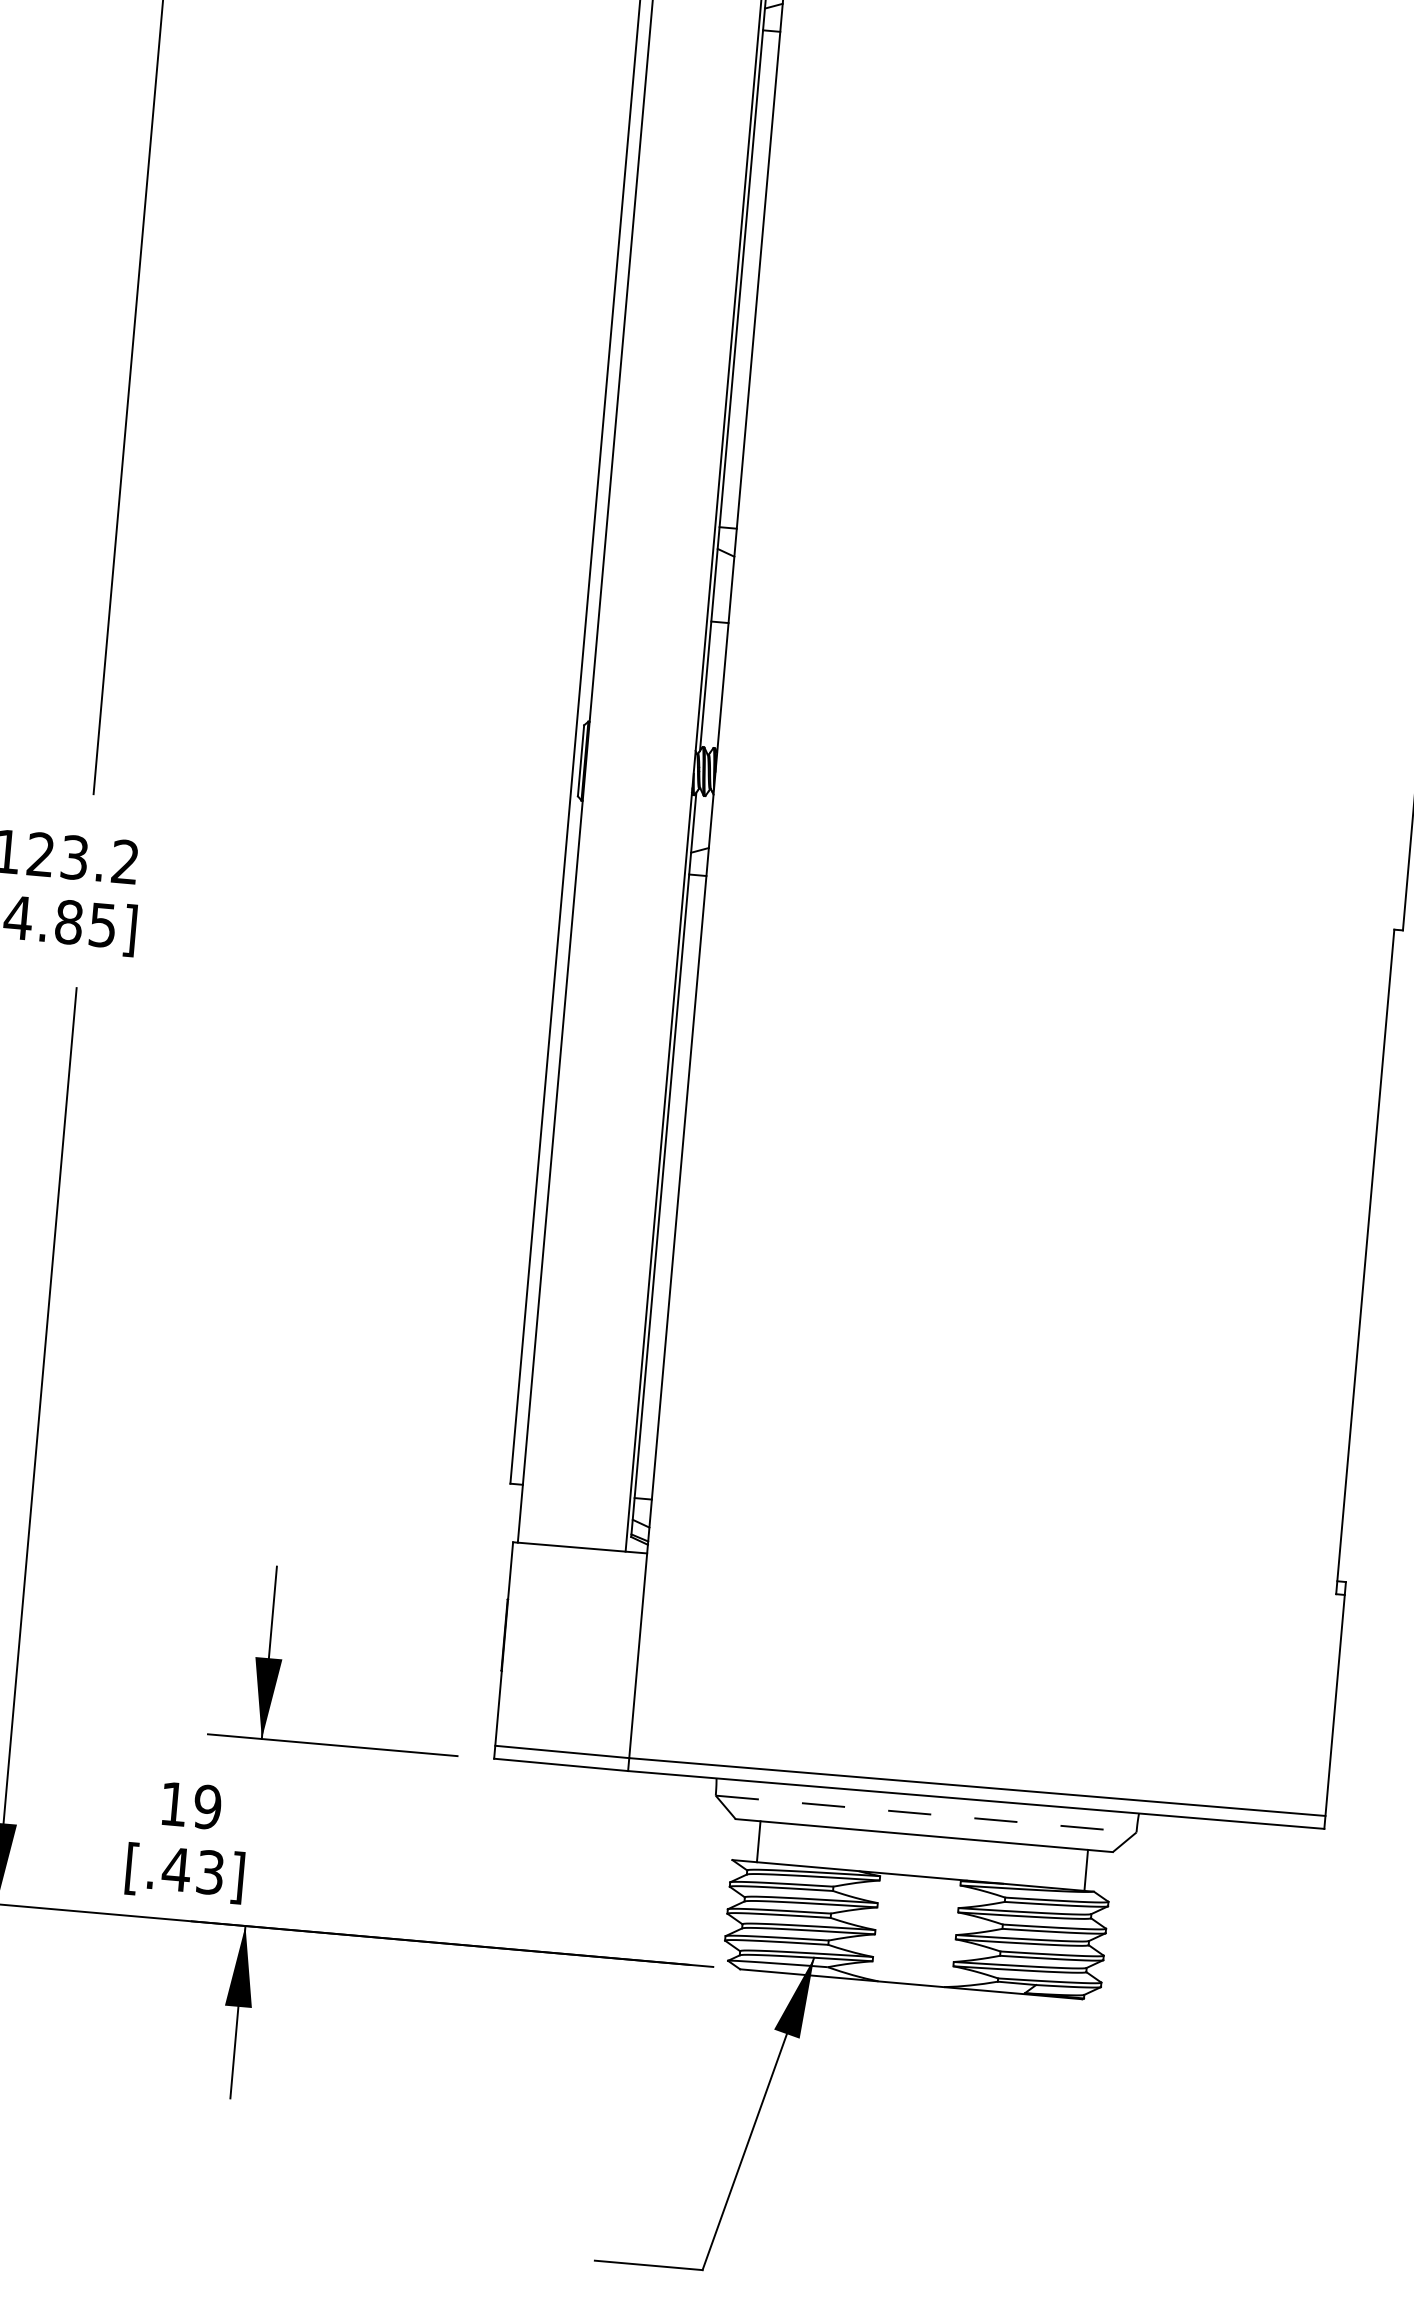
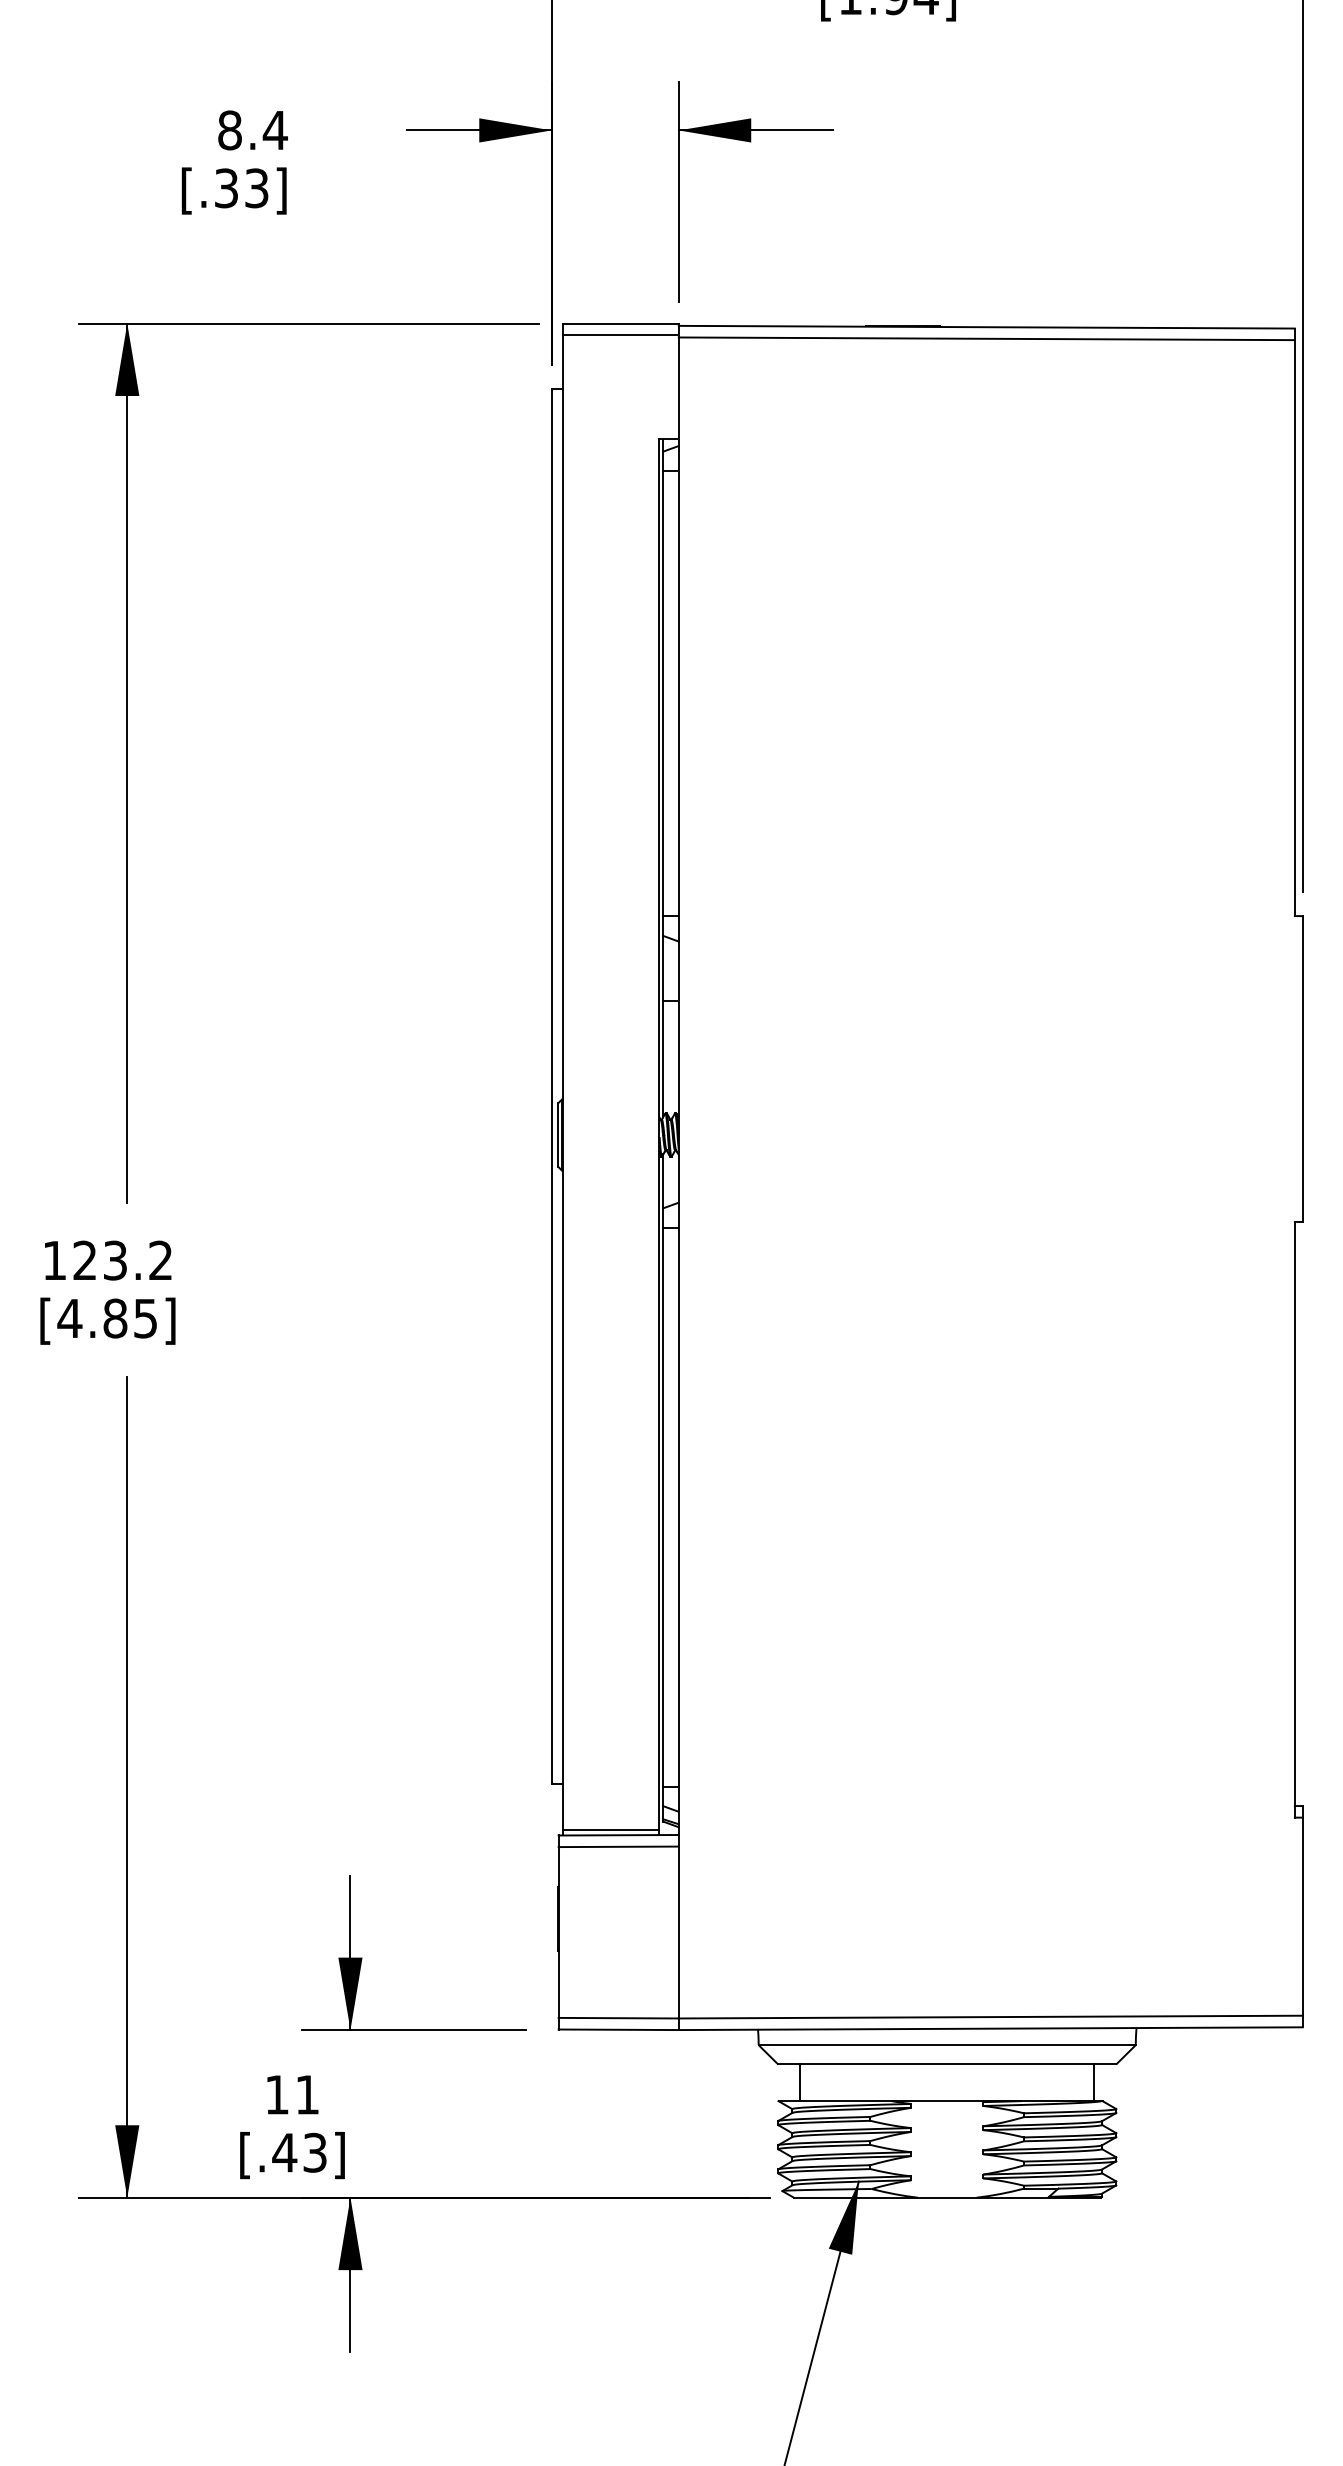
line: (571, 1540) -> (610, 1829), added
line: (578, 1560) -> (618, 1846), added
text: (207, 1806) -> (307, 2094), 19 -> 11
line: (926, 1814) -> (947, 2045), dashed -> solid

